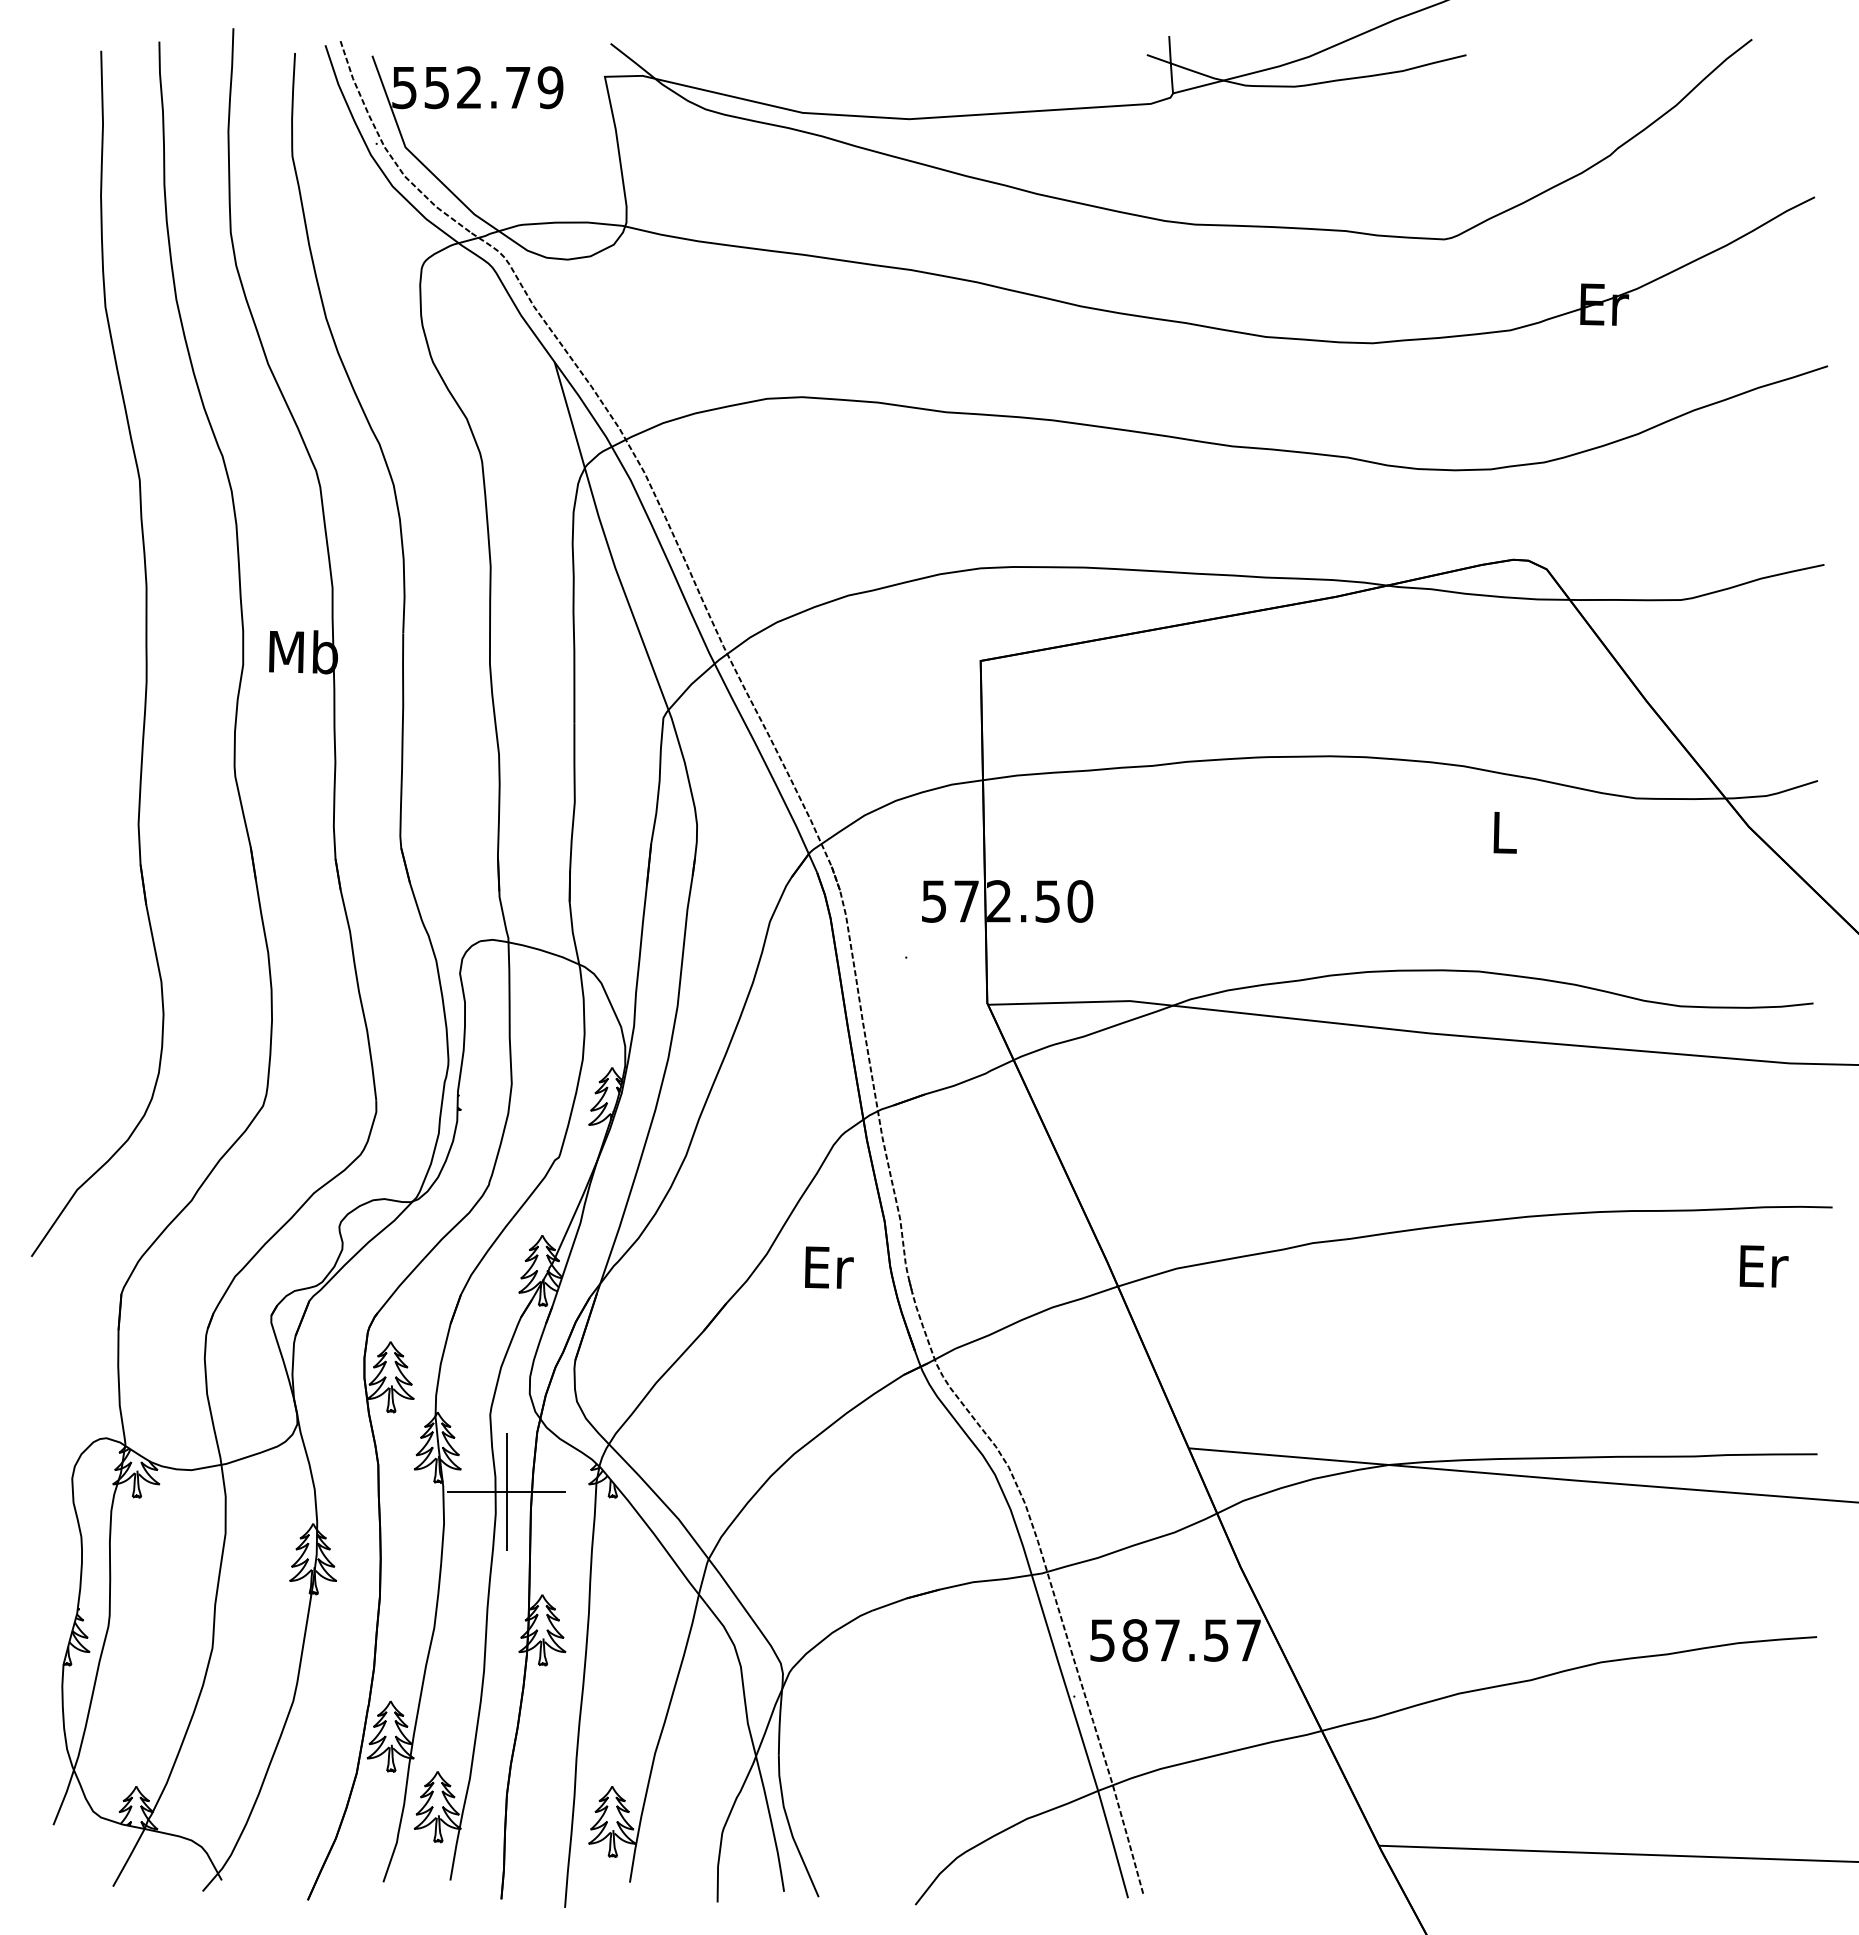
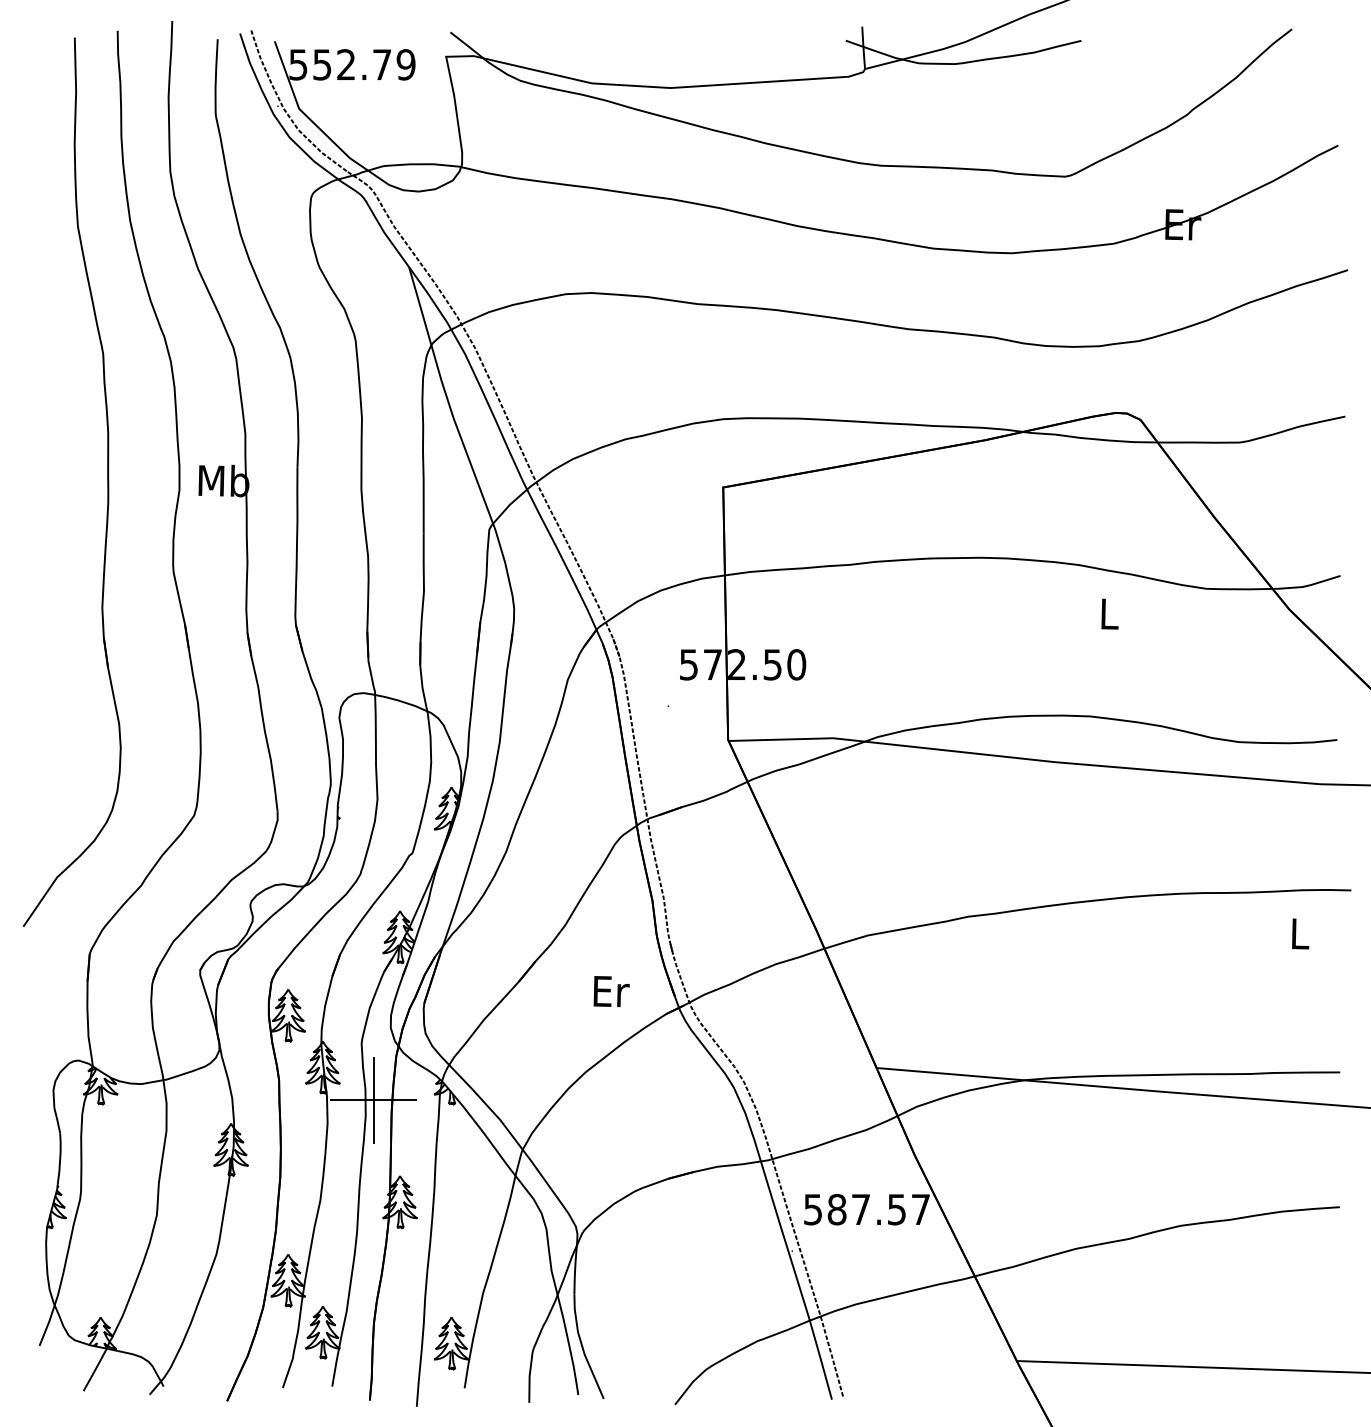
text: (1763, 1266) -> (1300, 933), Er -> L
text: (829, 1267) -> (611, 991), moved

